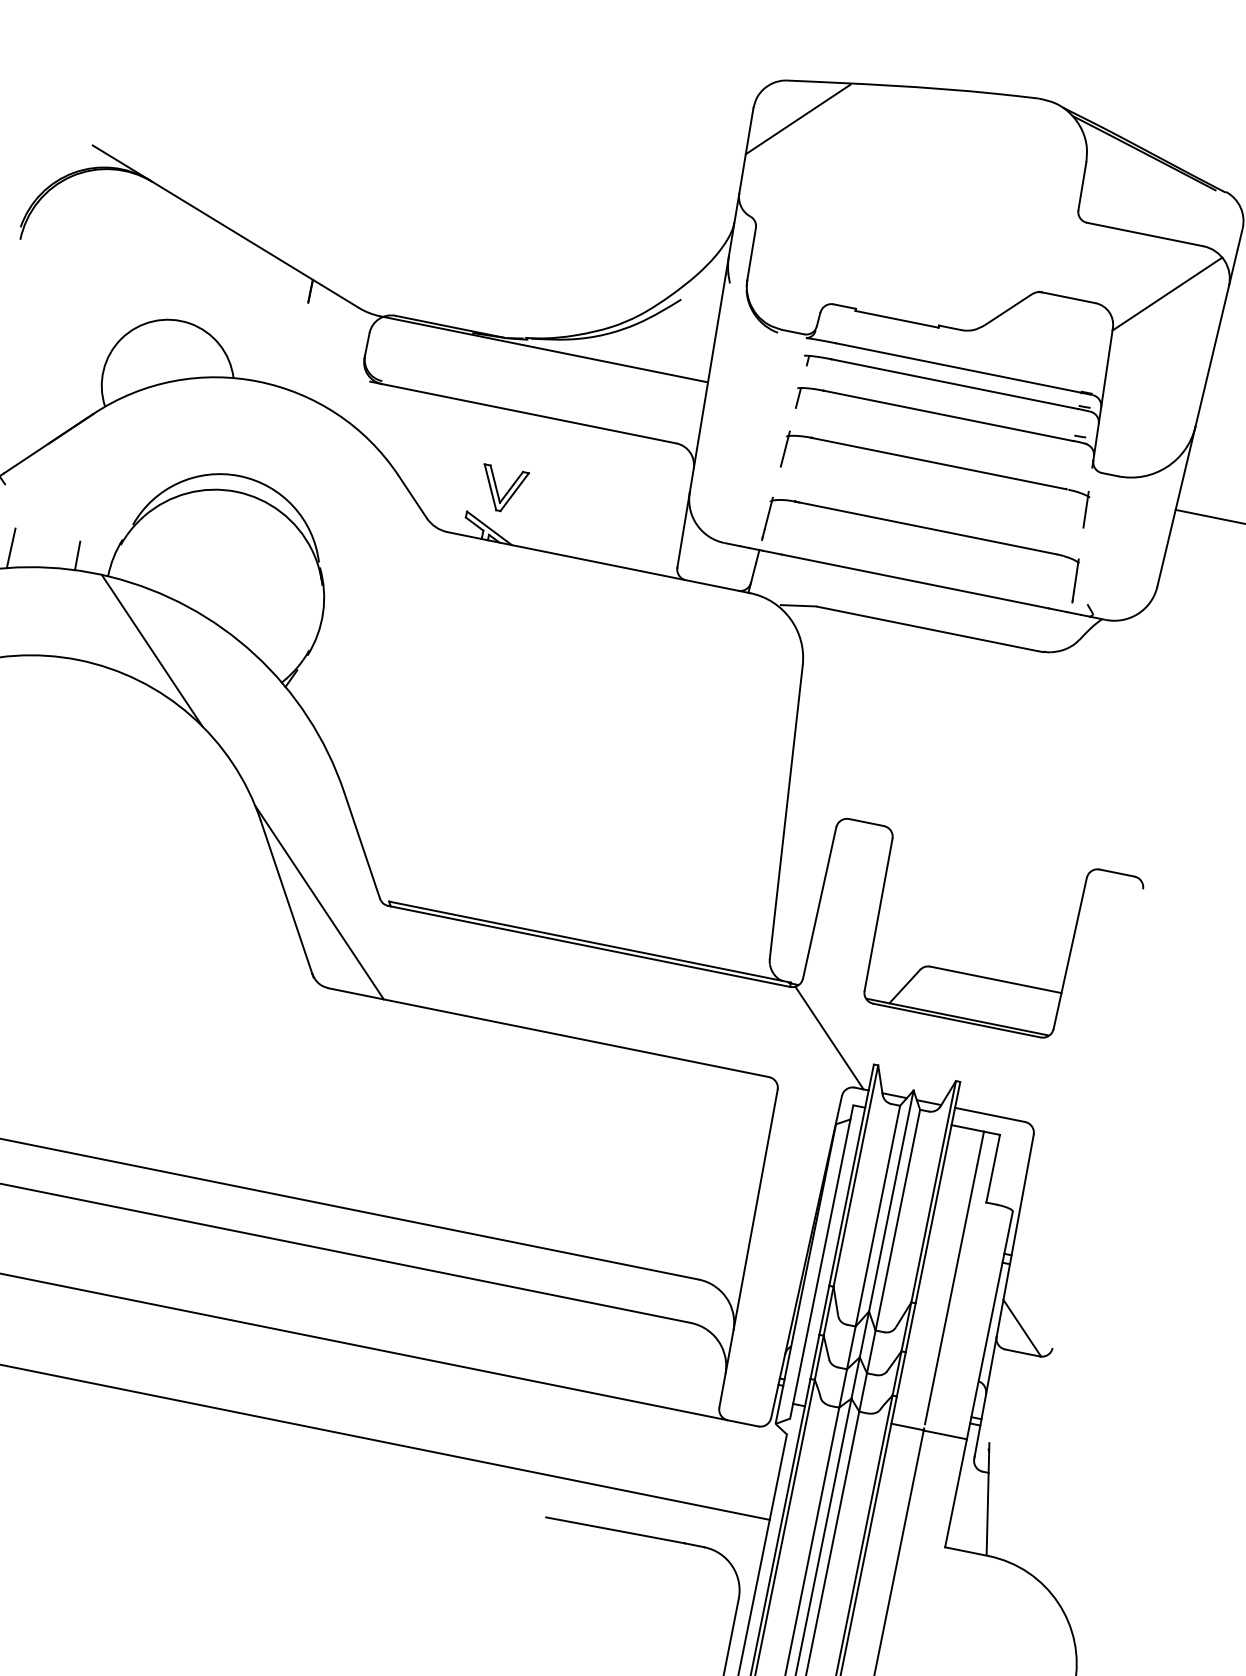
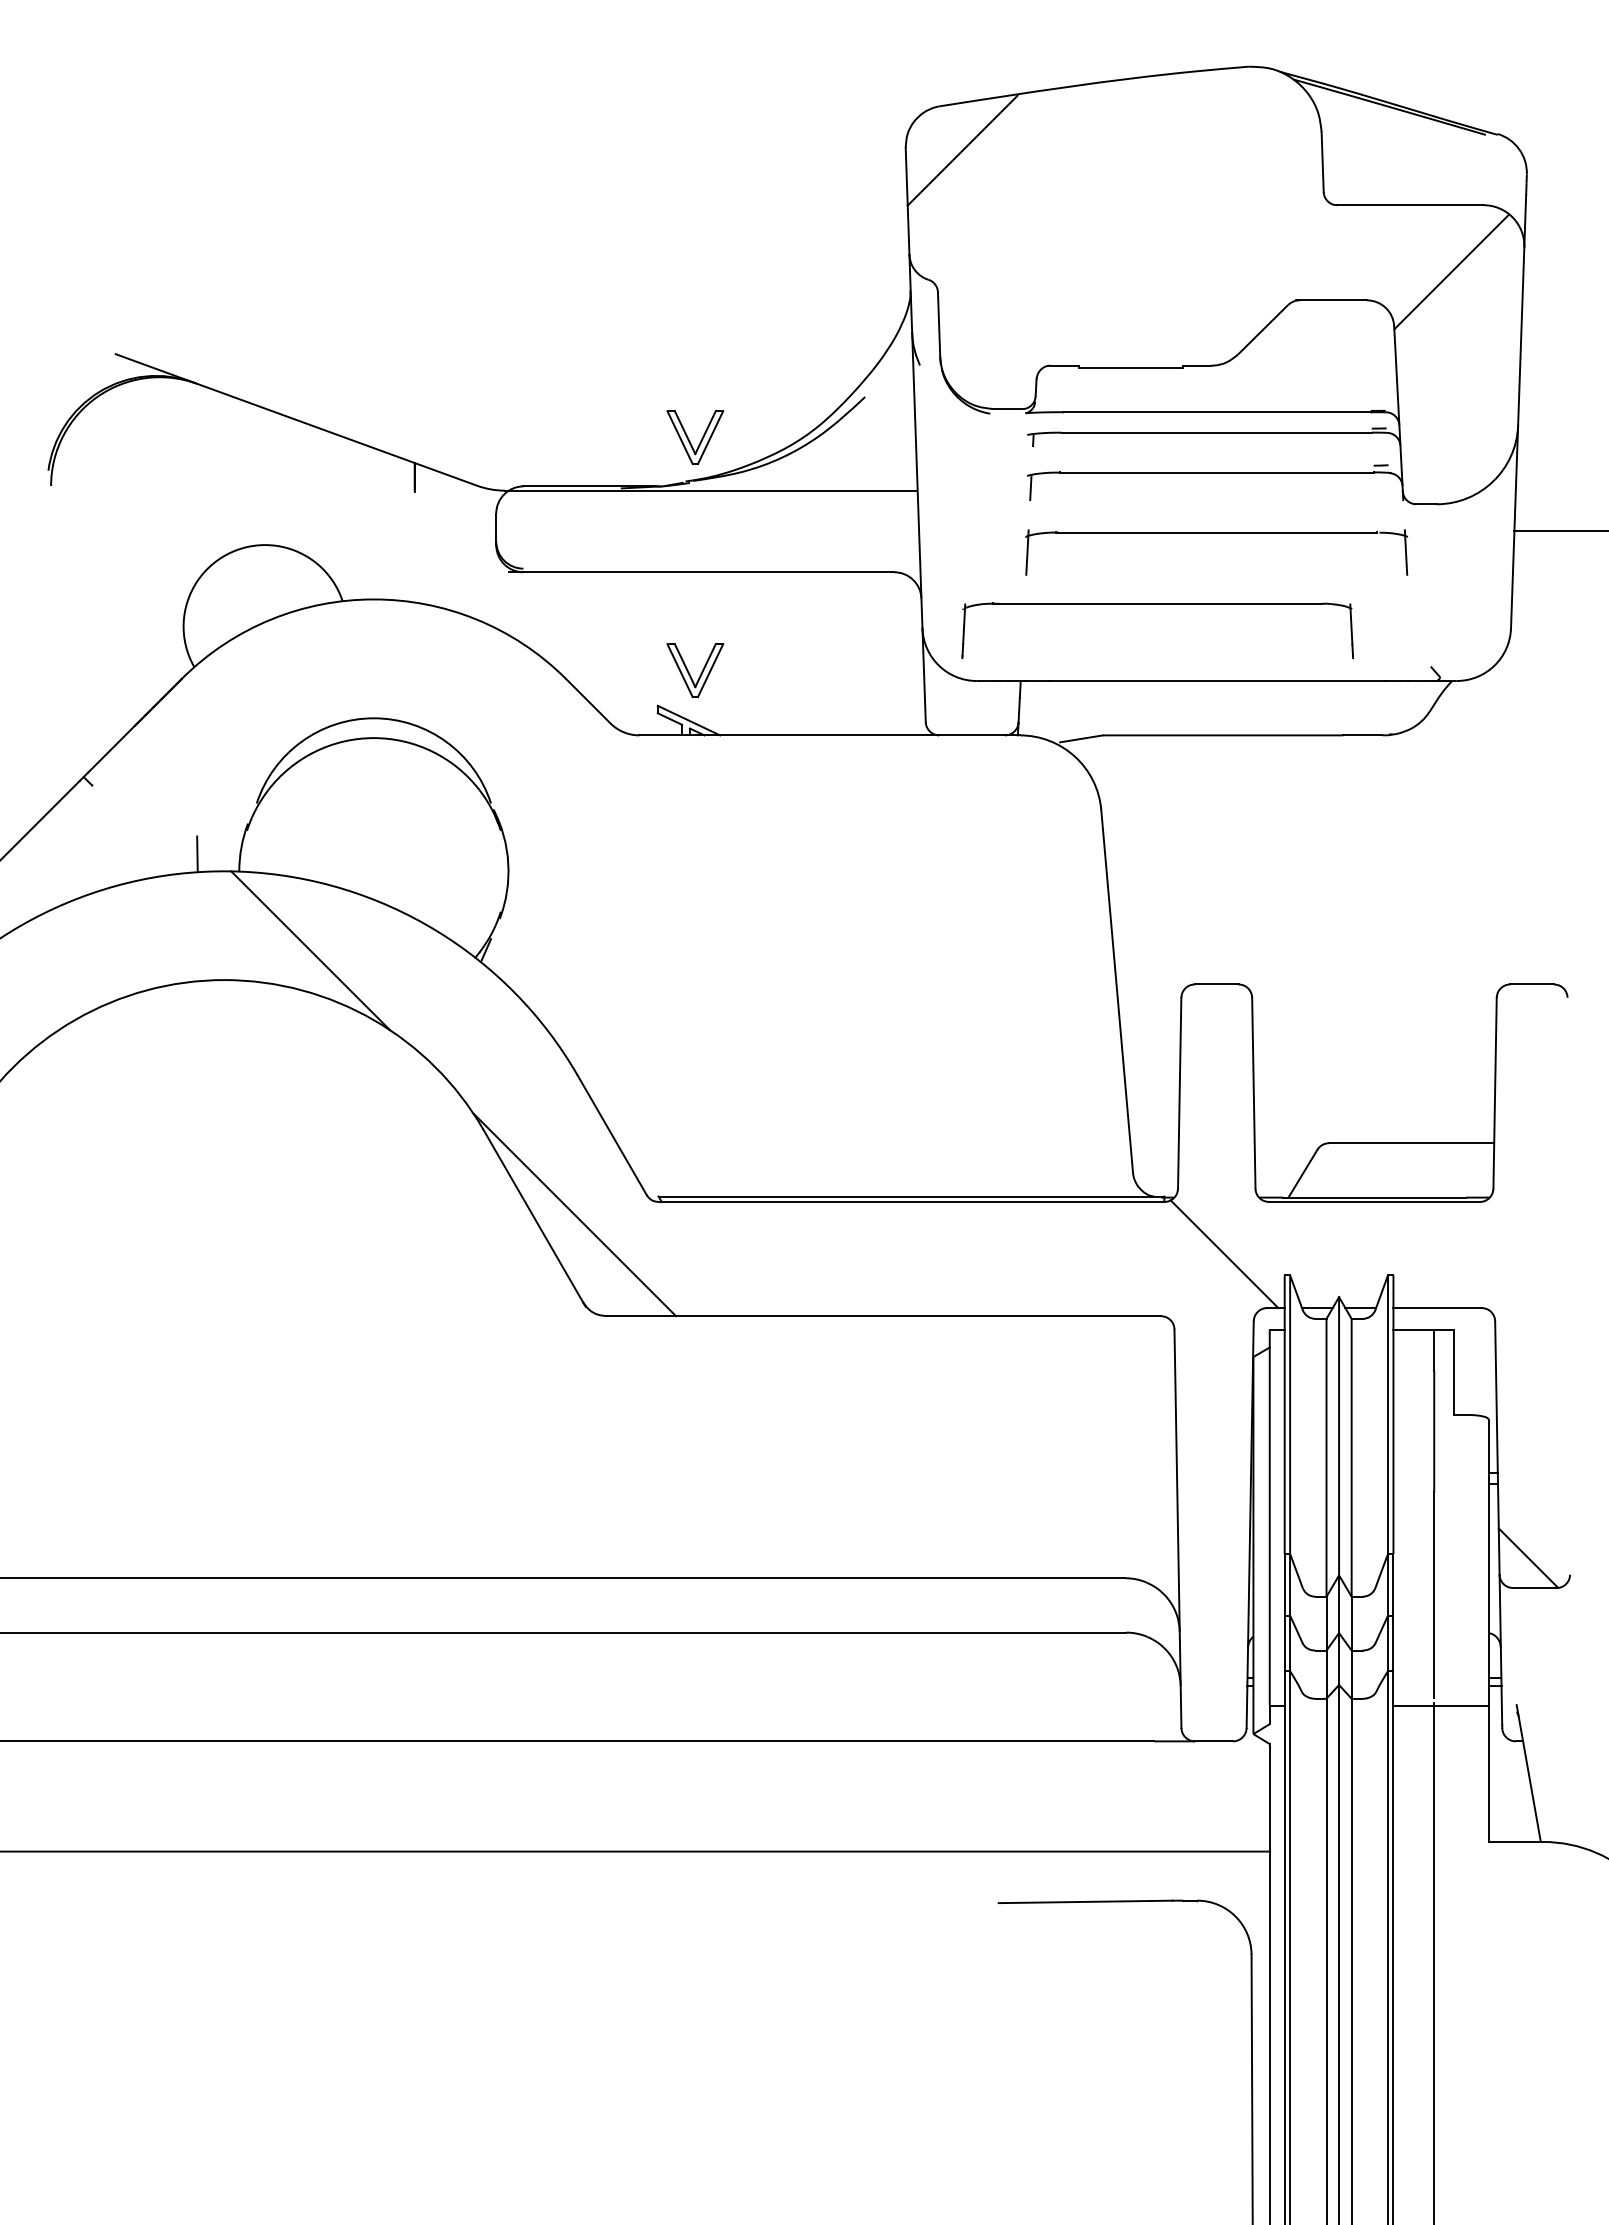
part: (540, 304) -> (695, 437), added
part: (925, 528) -> (1157, 604), moved
line: (10, 548) -> (114, 861), removed

